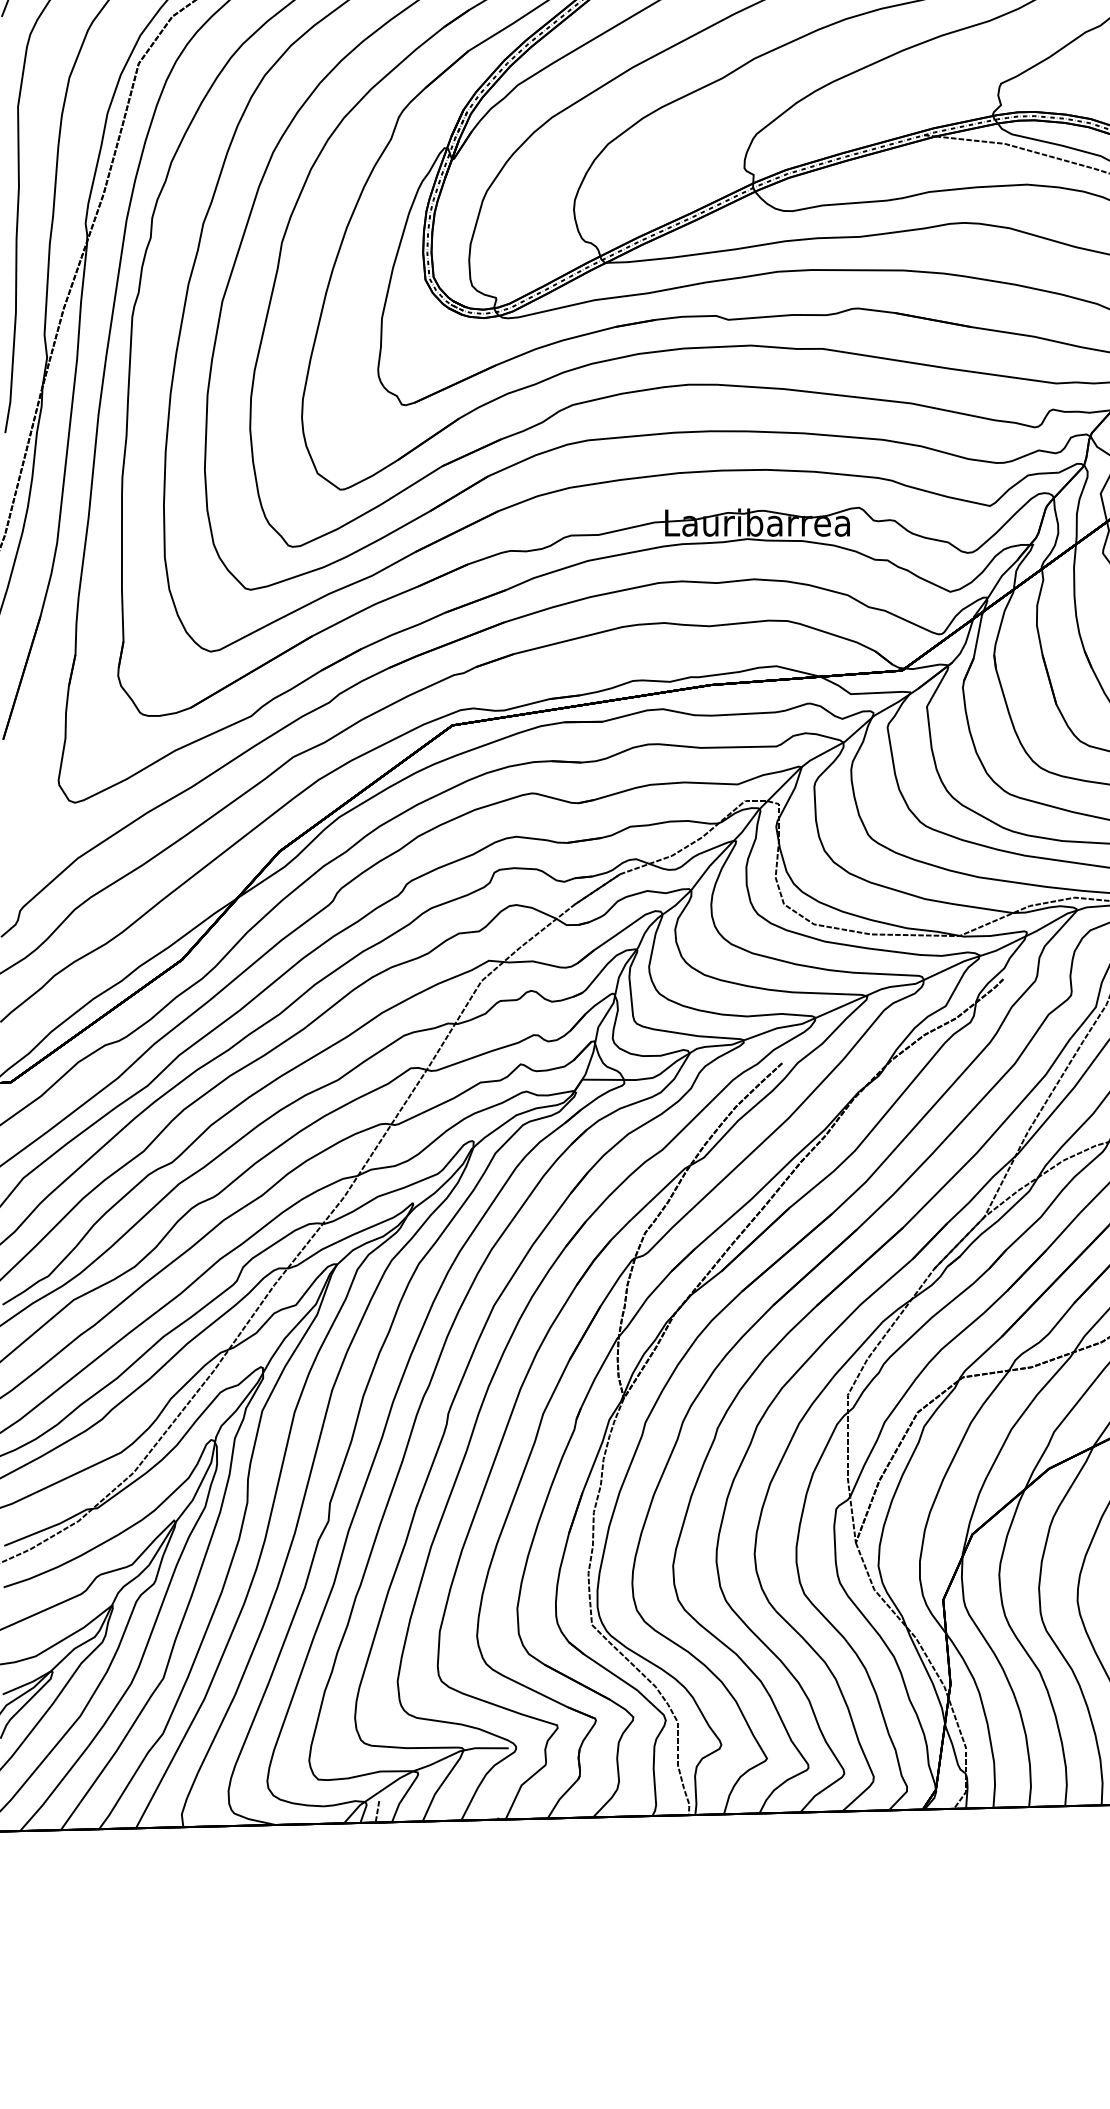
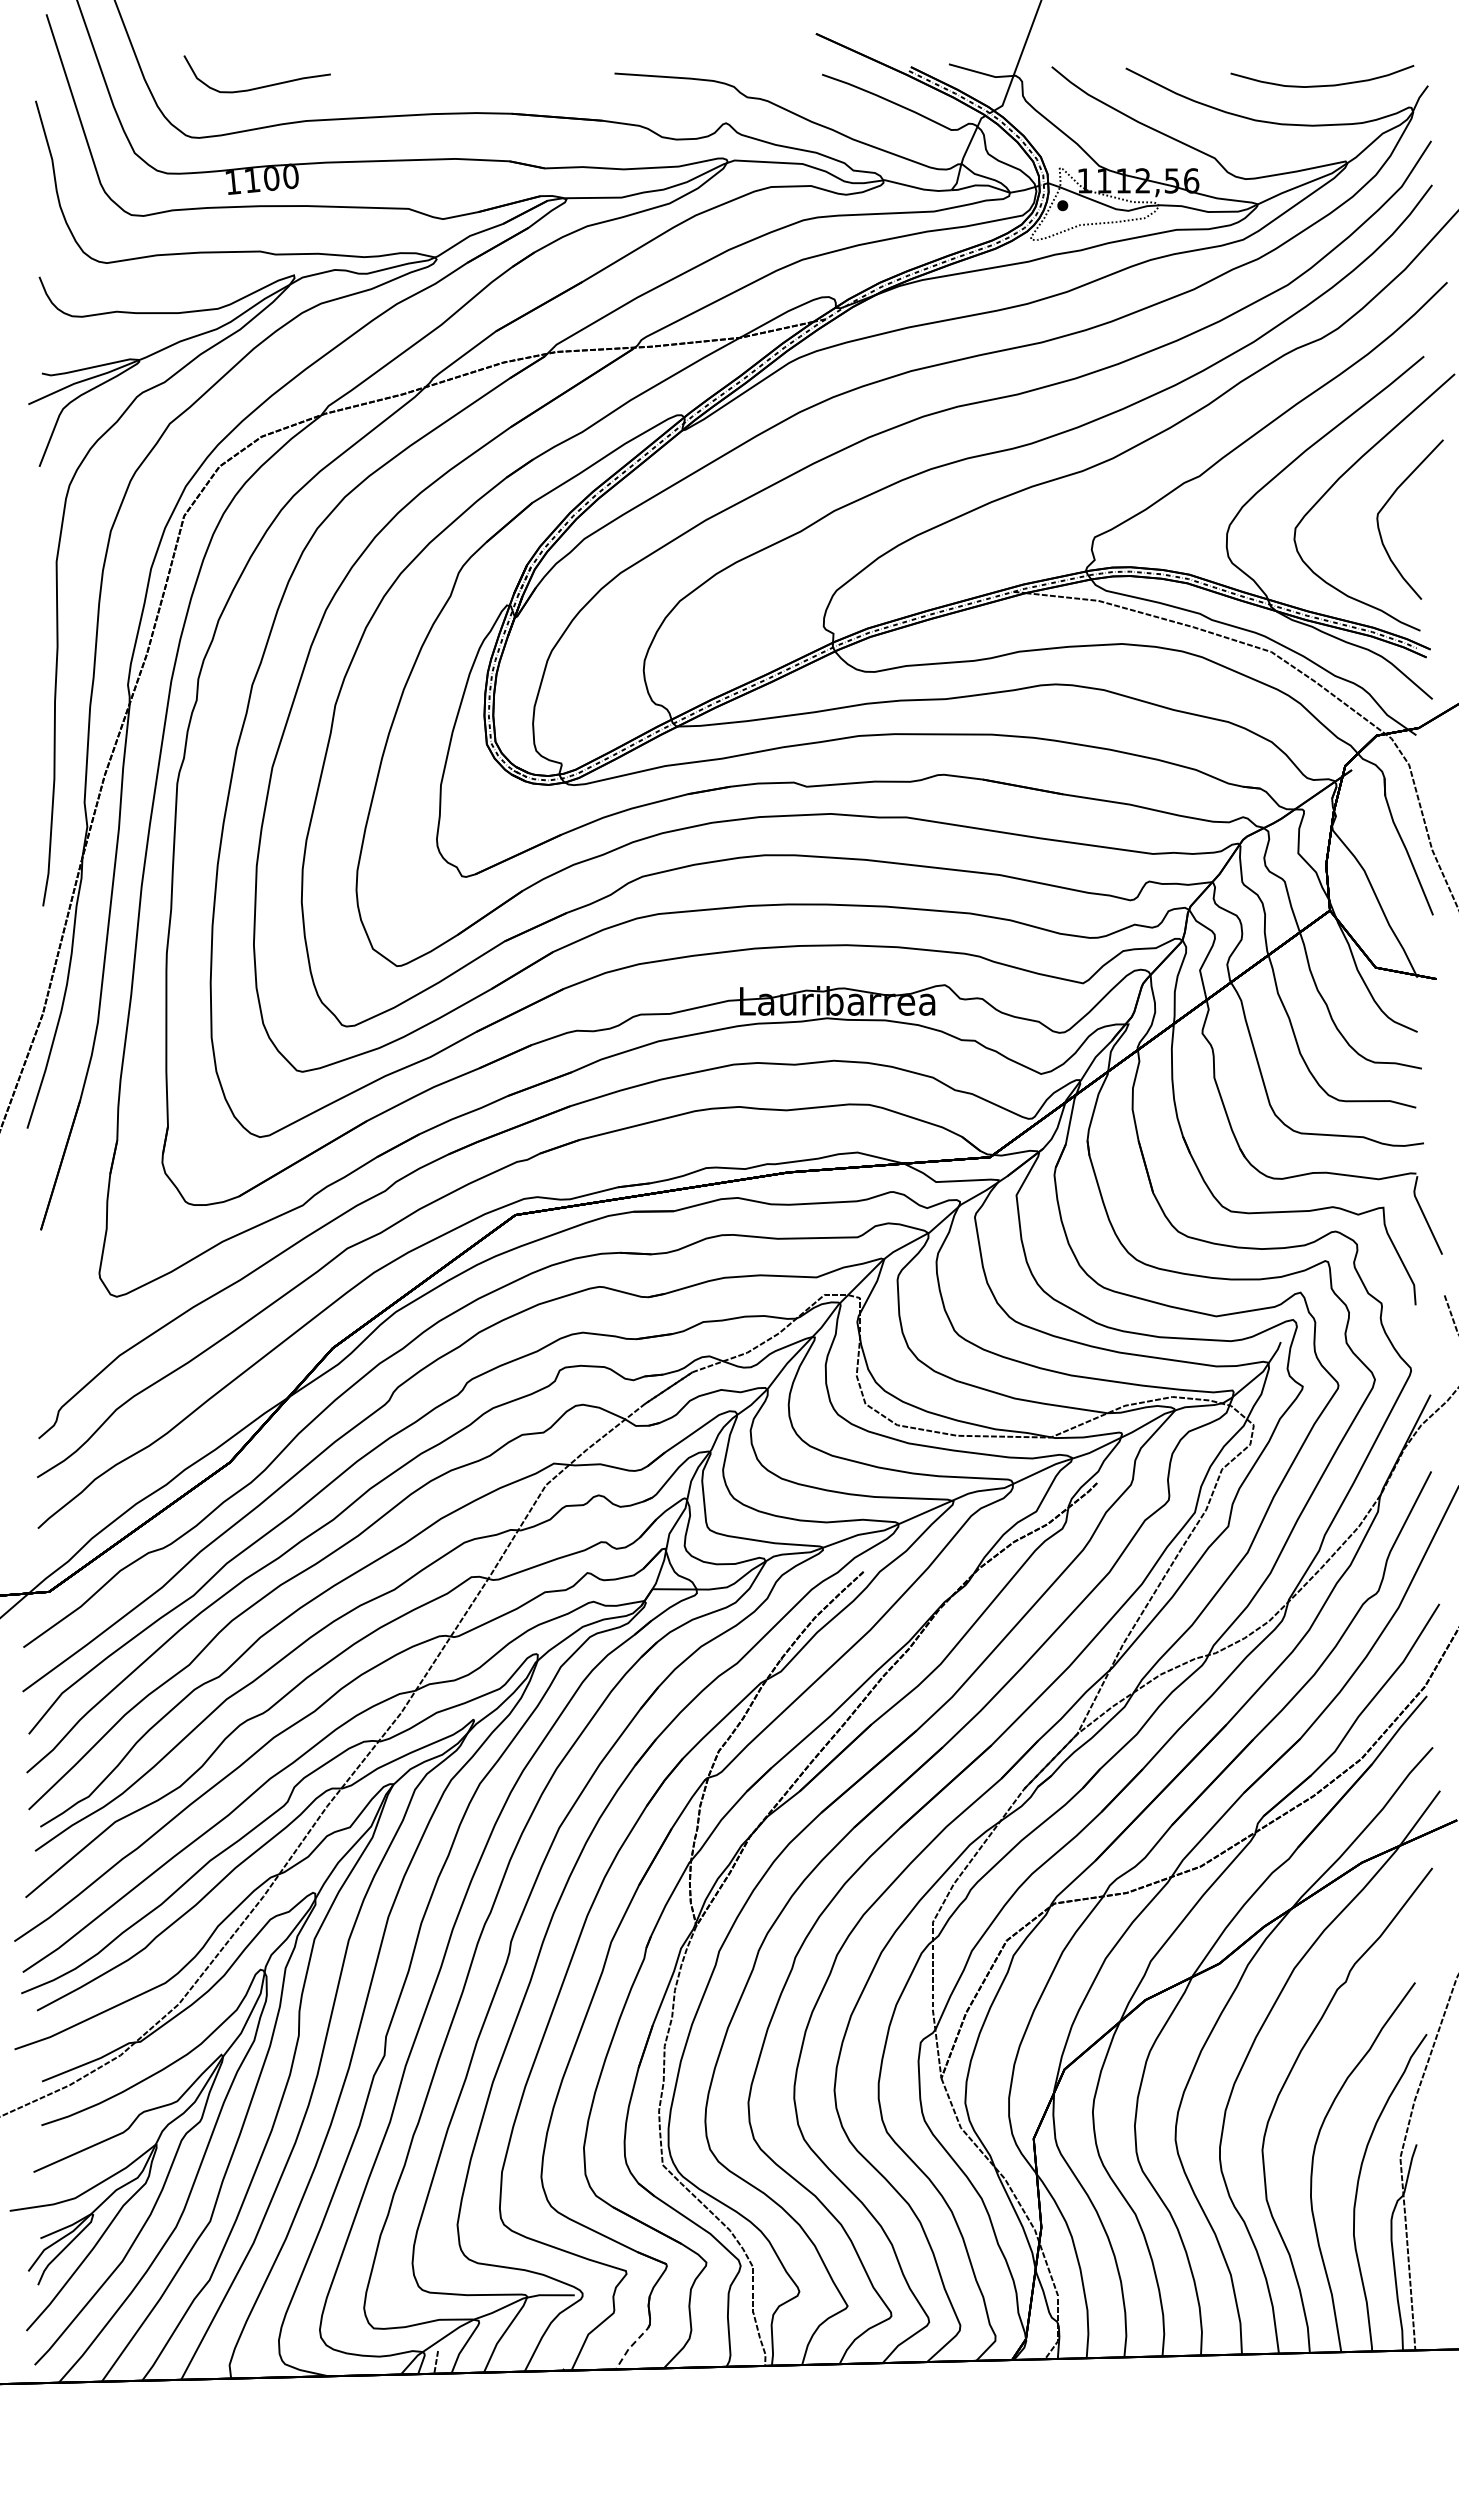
line: (562, 1795) -> (631, 2345), solid -> dashed

